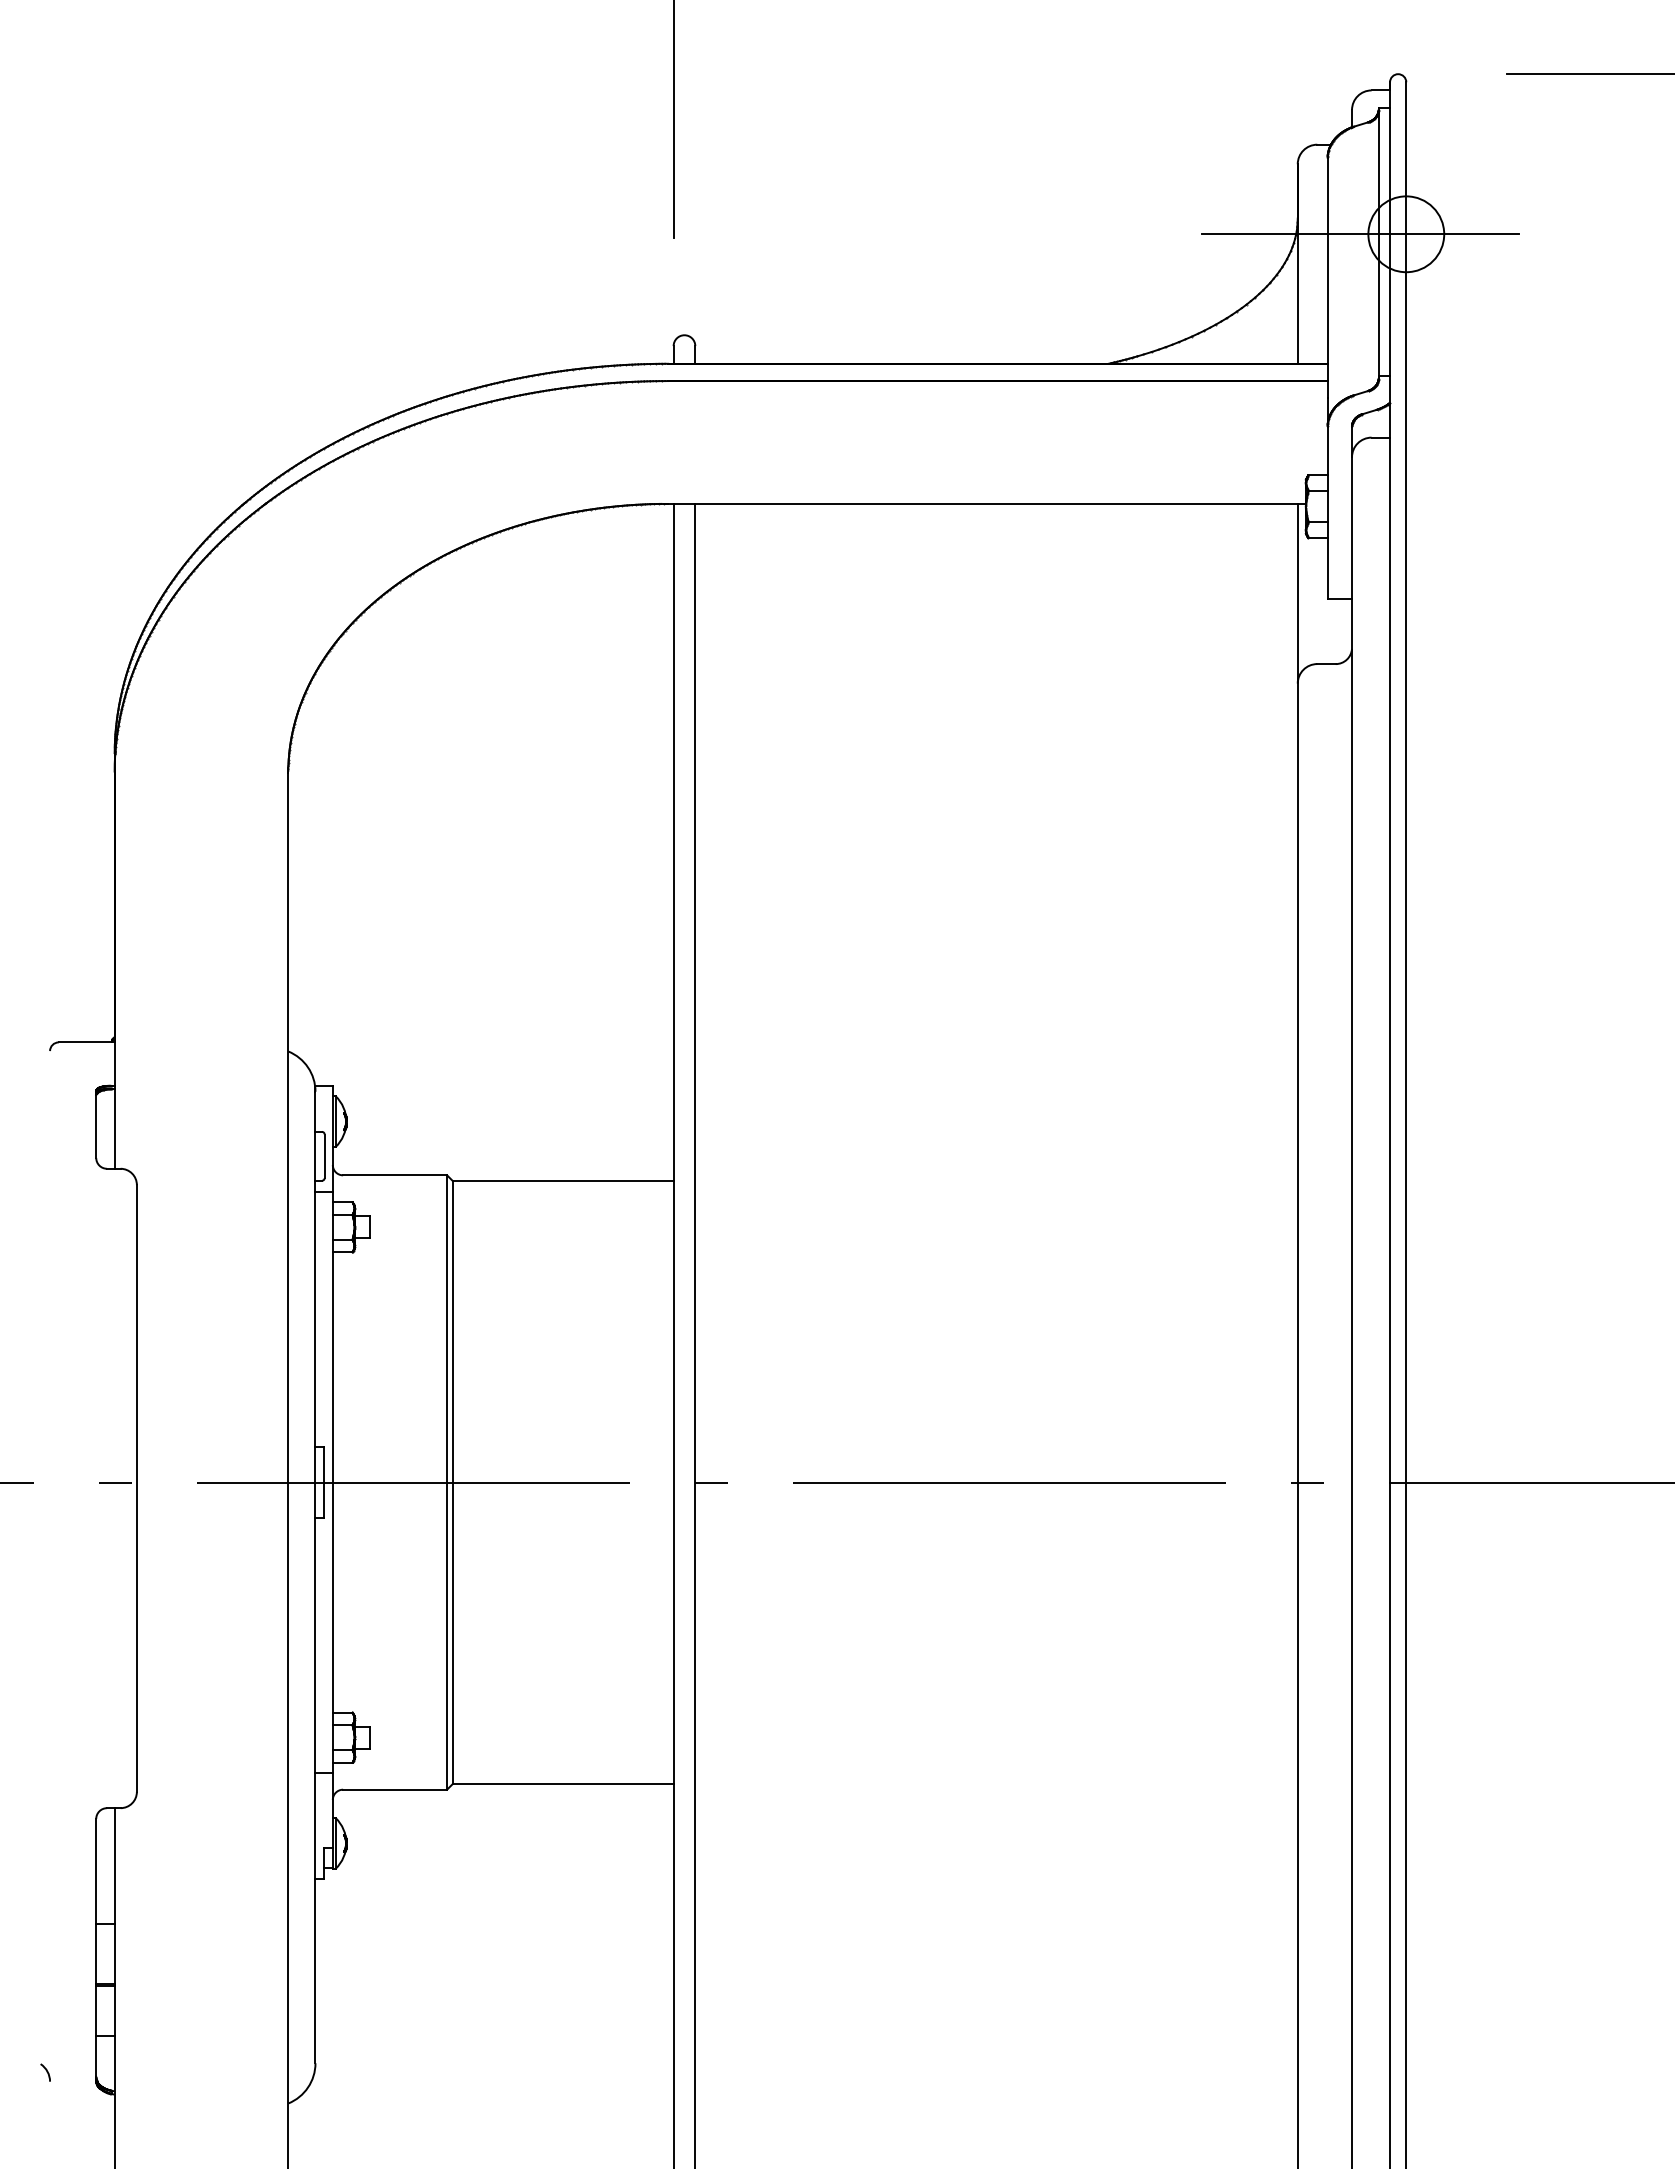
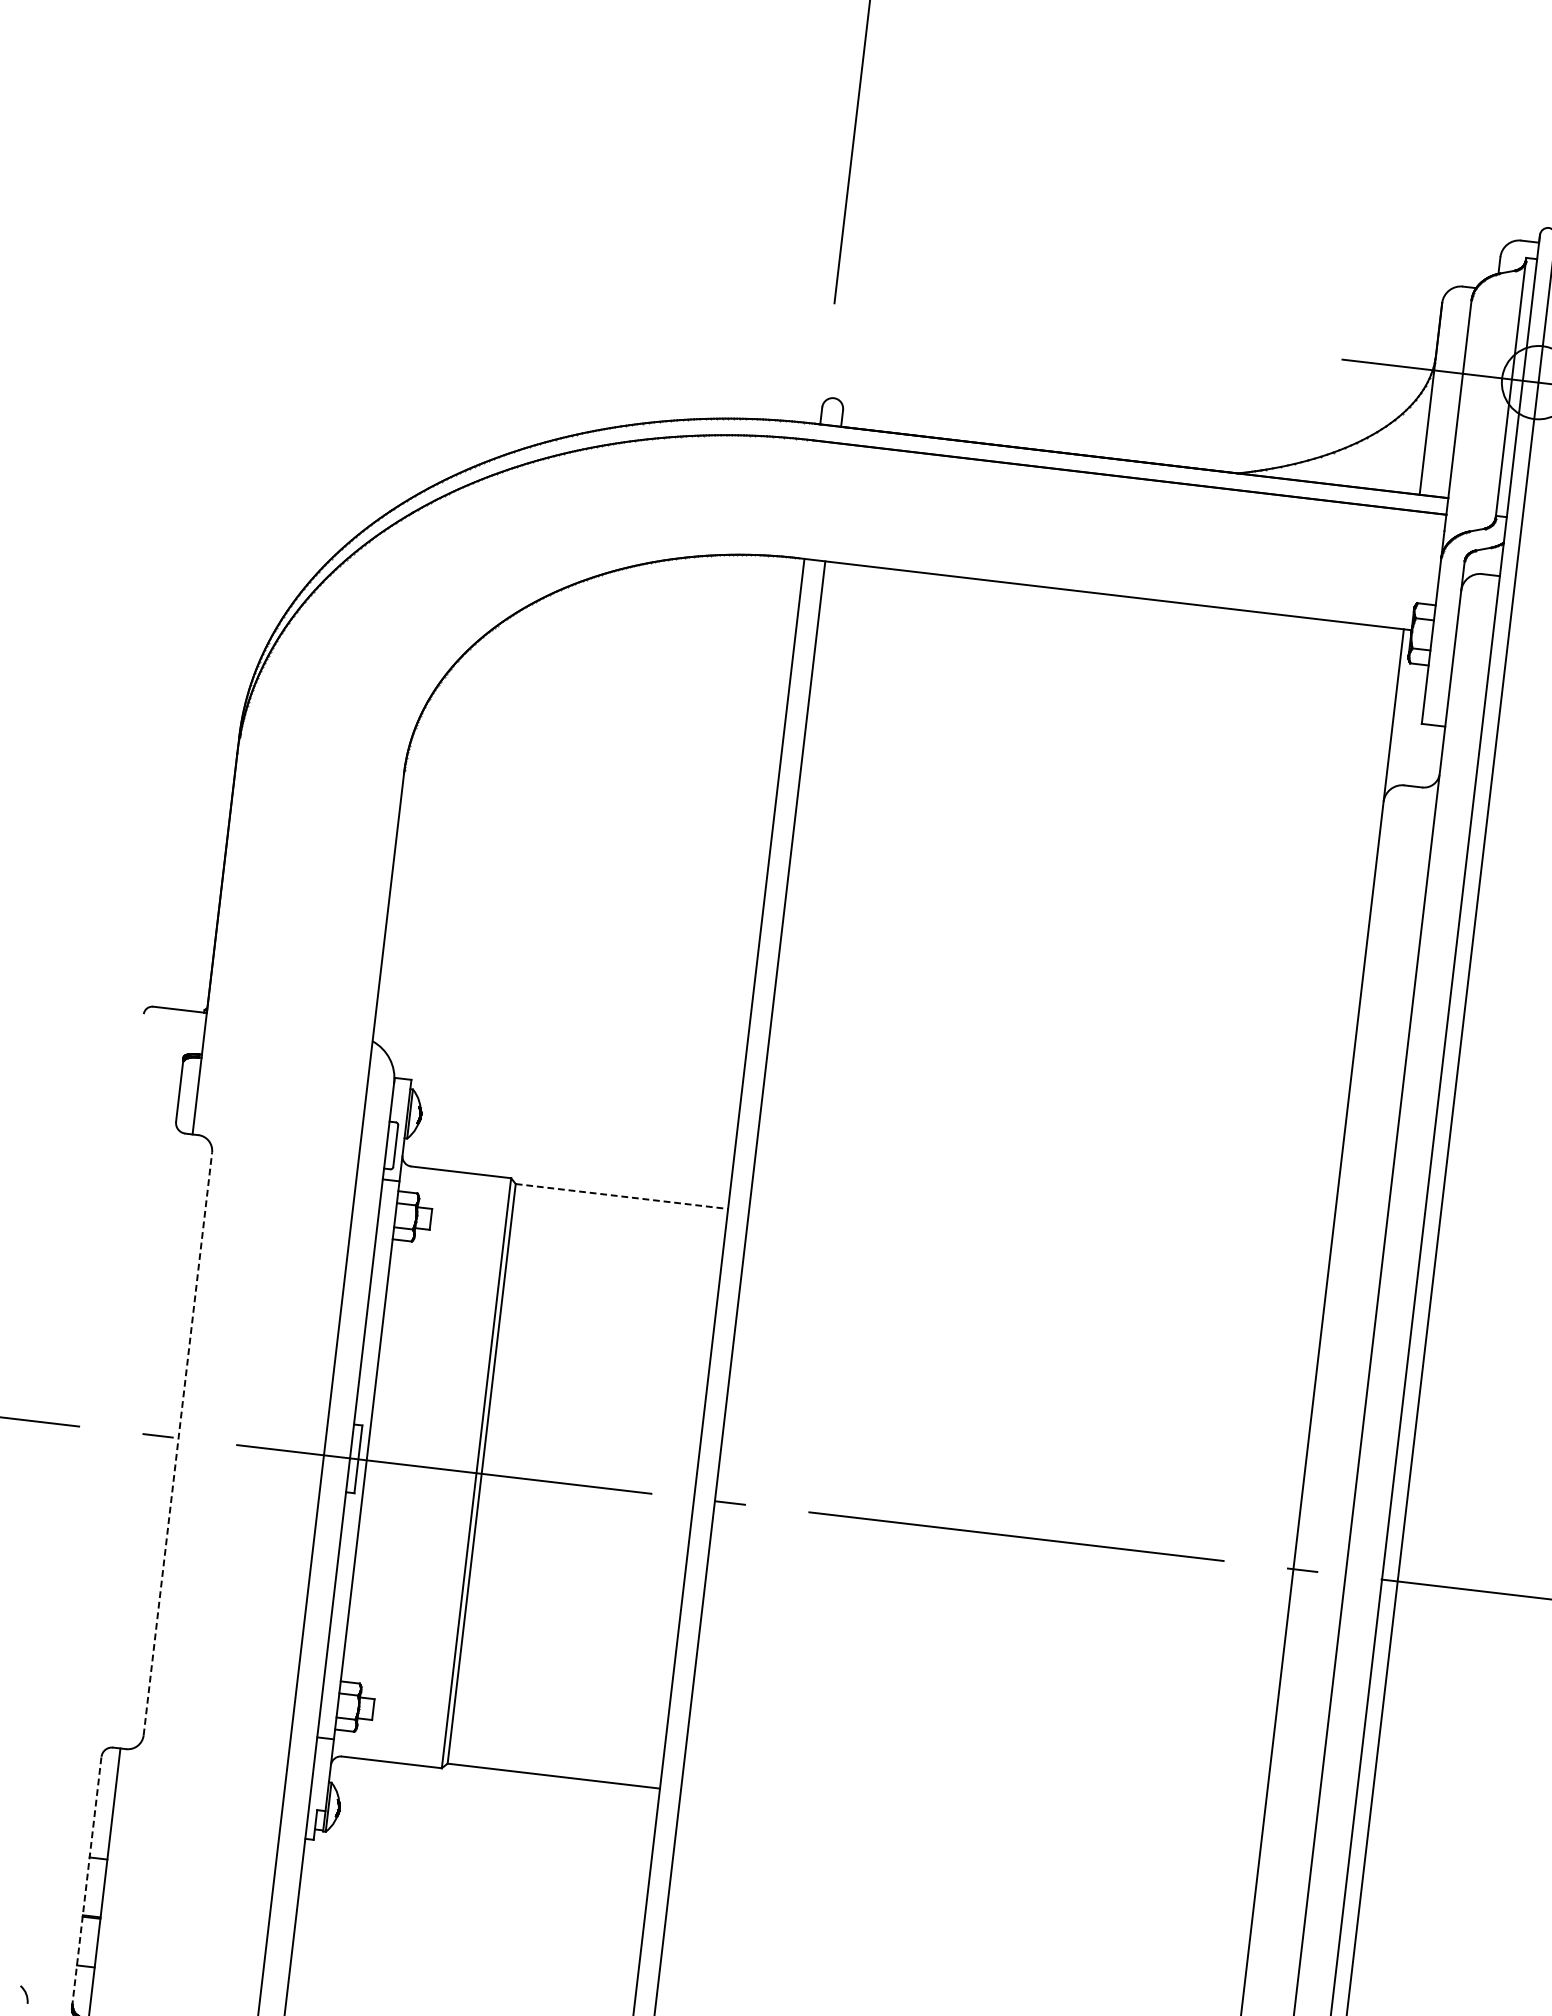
line: (563, 1180) -> (622, 1196), solid -> dashed
line: (136, 1487) -> (177, 1442), solid -> dashed
line: (96, 1948) -> (87, 1881), solid -> dashed

